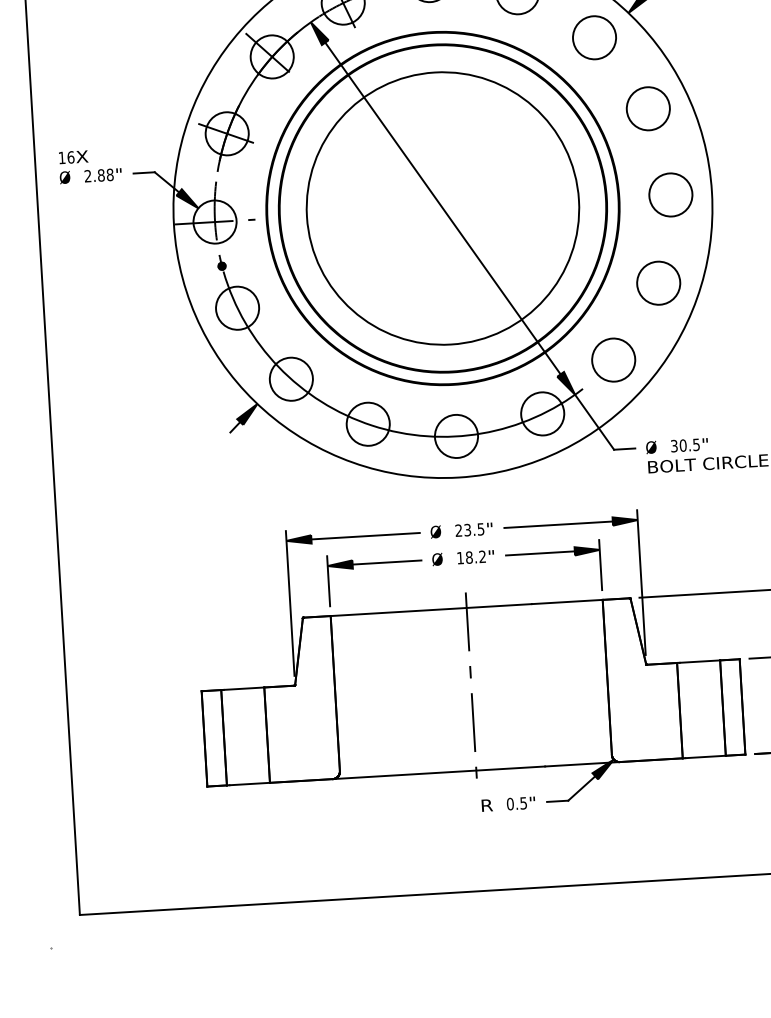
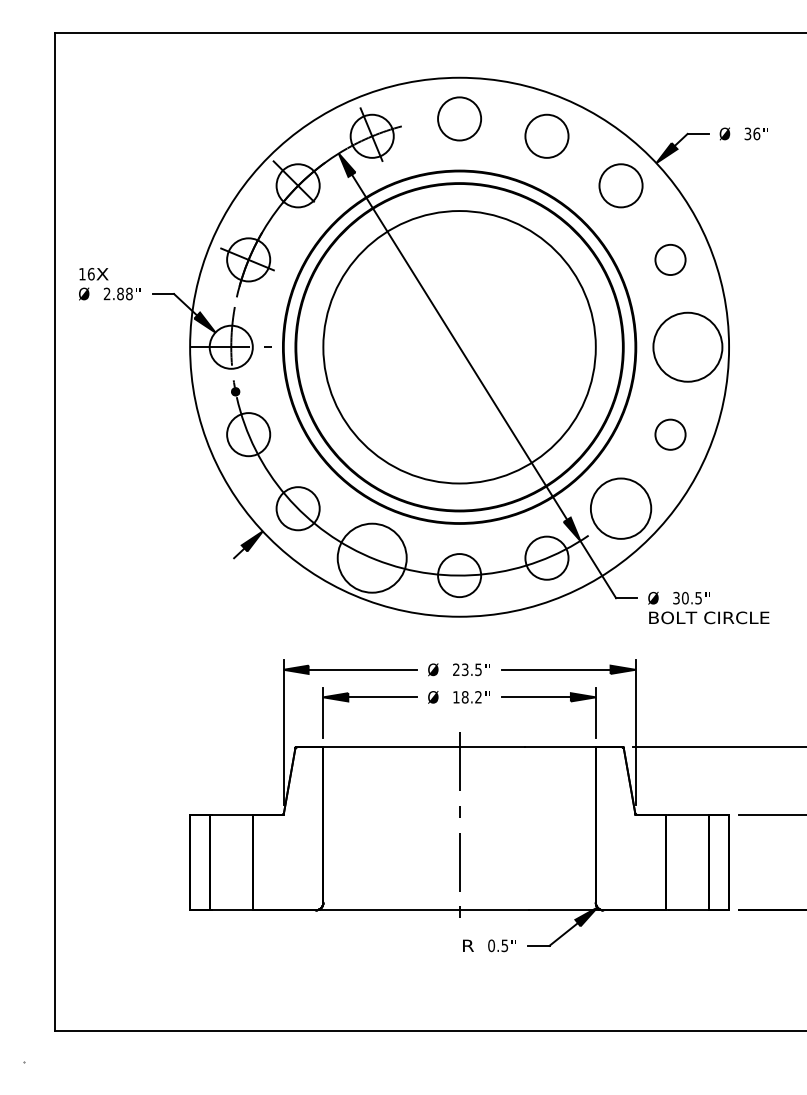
circle: (648, 108) -> (670, 259), size x0.7
circle: (670, 194) -> (687, 346), size x1.6
circle: (658, 283) -> (670, 434), size x0.7
circle: (613, 359) -> (620, 508), size x1.4
circle: (367, 423) -> (371, 557), size x1.6

